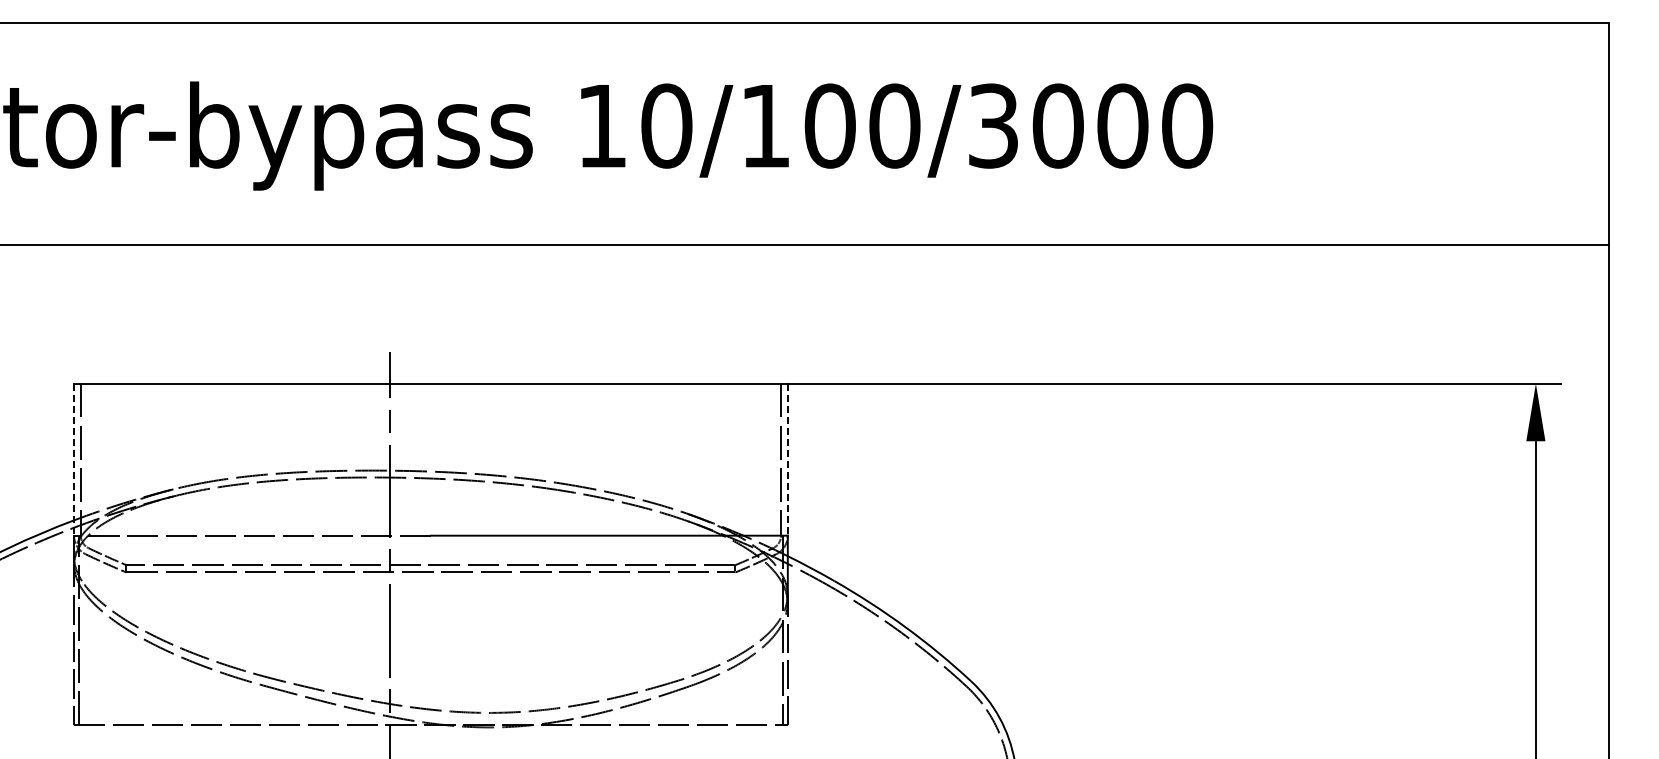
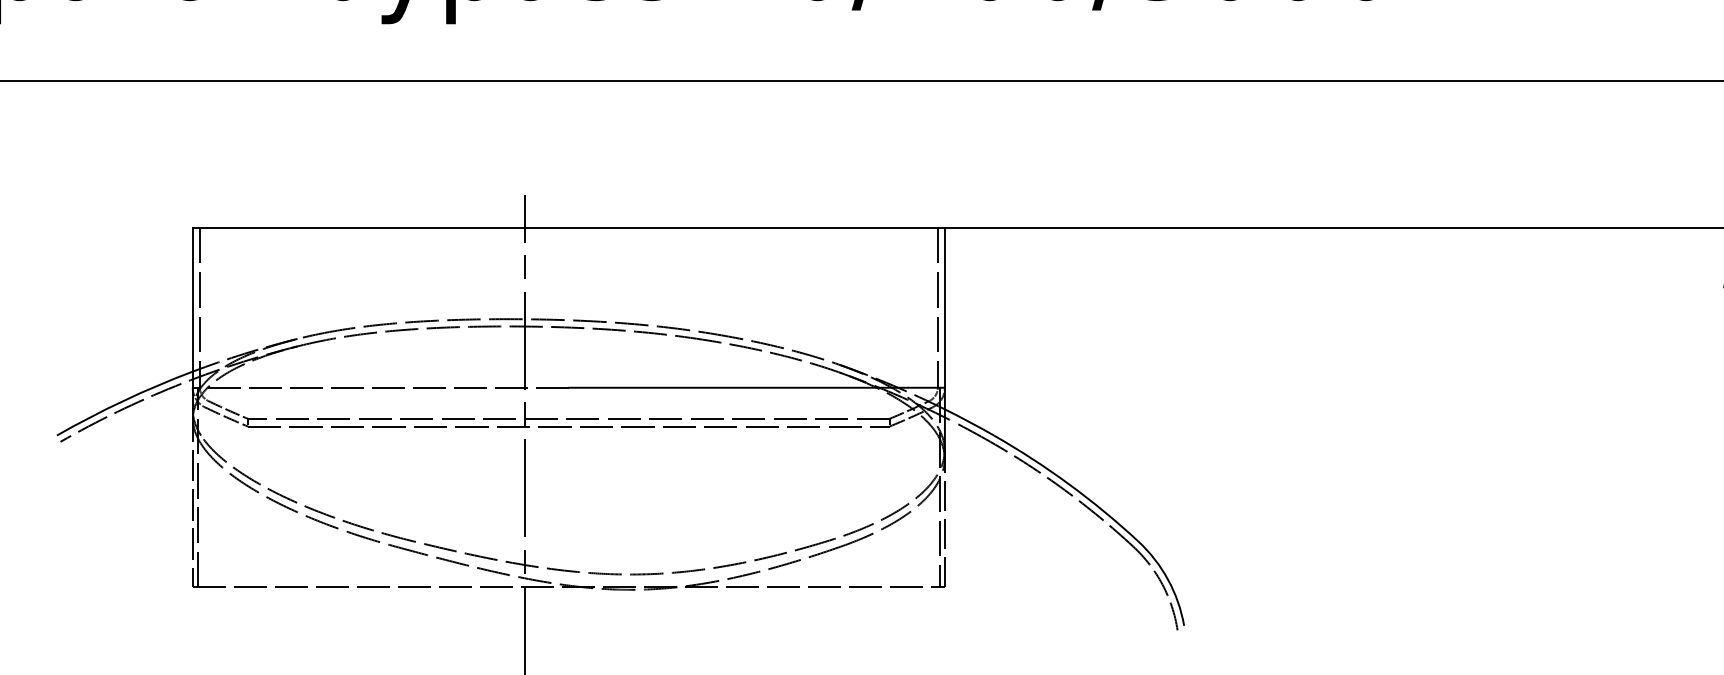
line: (74, 460) -> (193, 308), dashed -> solid
line: (787, 460) -> (944, 308), dashed -> solid

